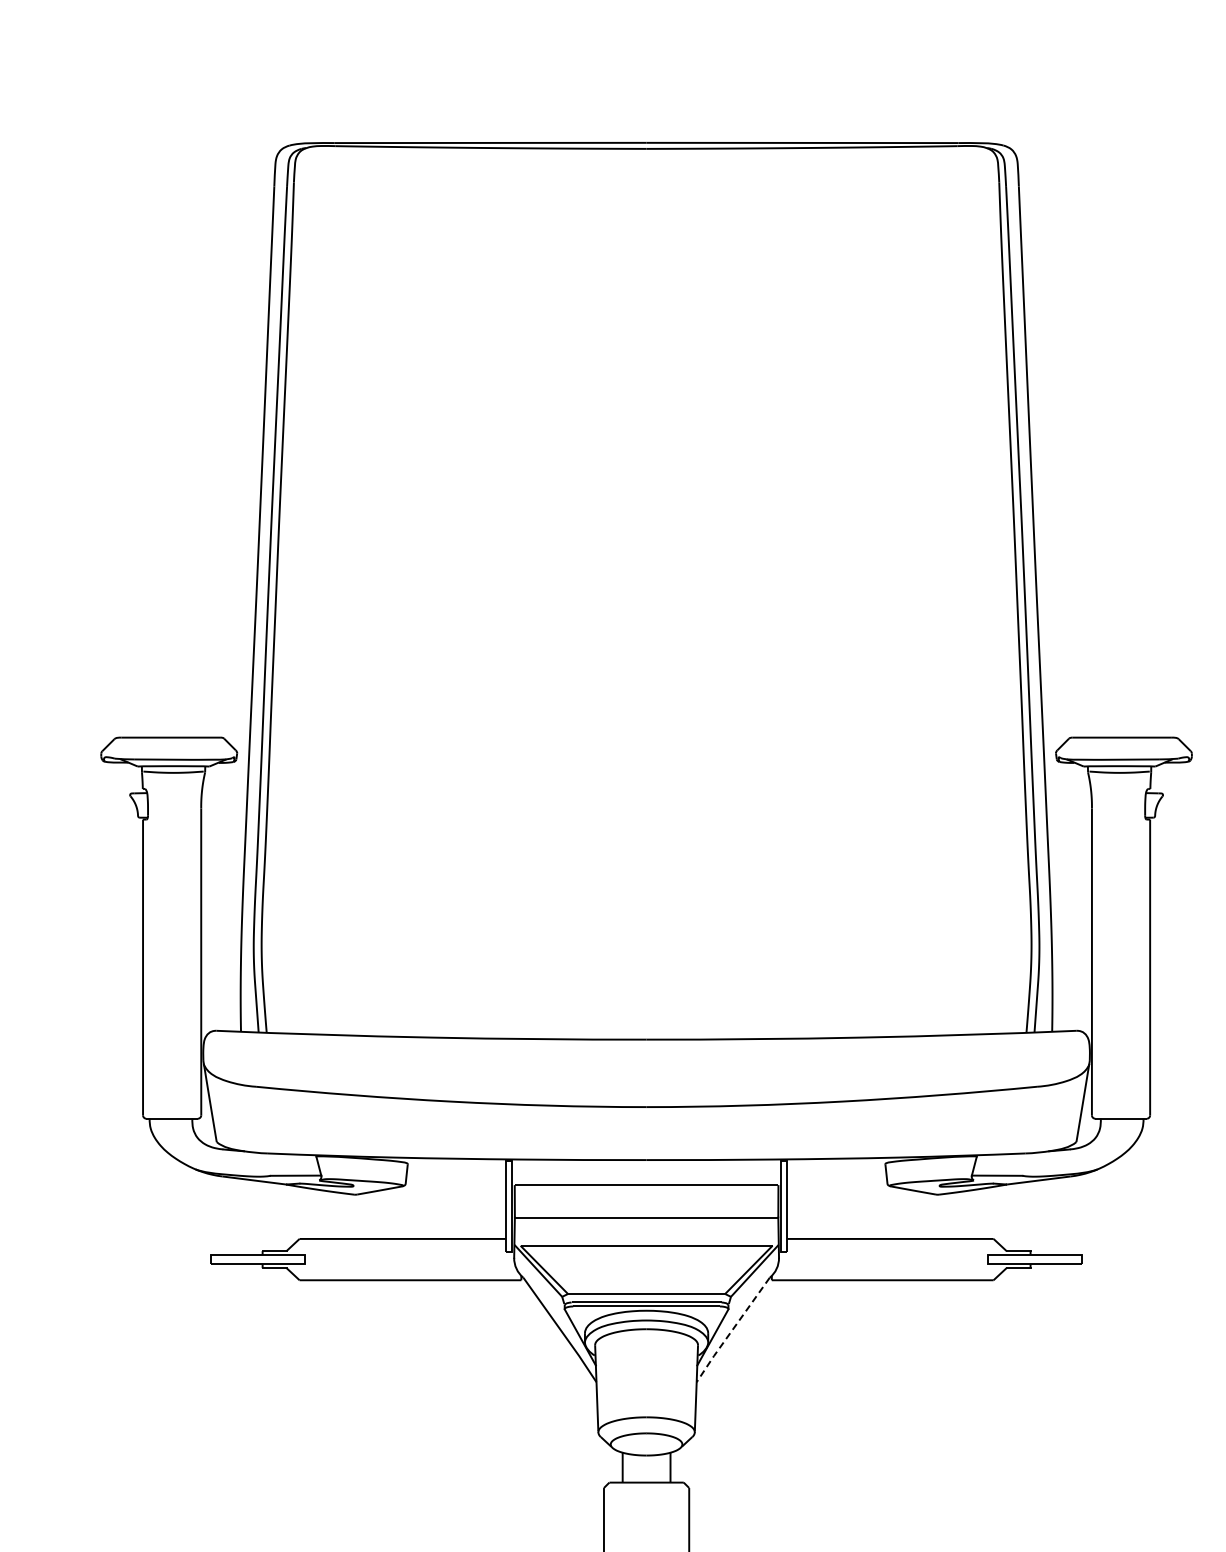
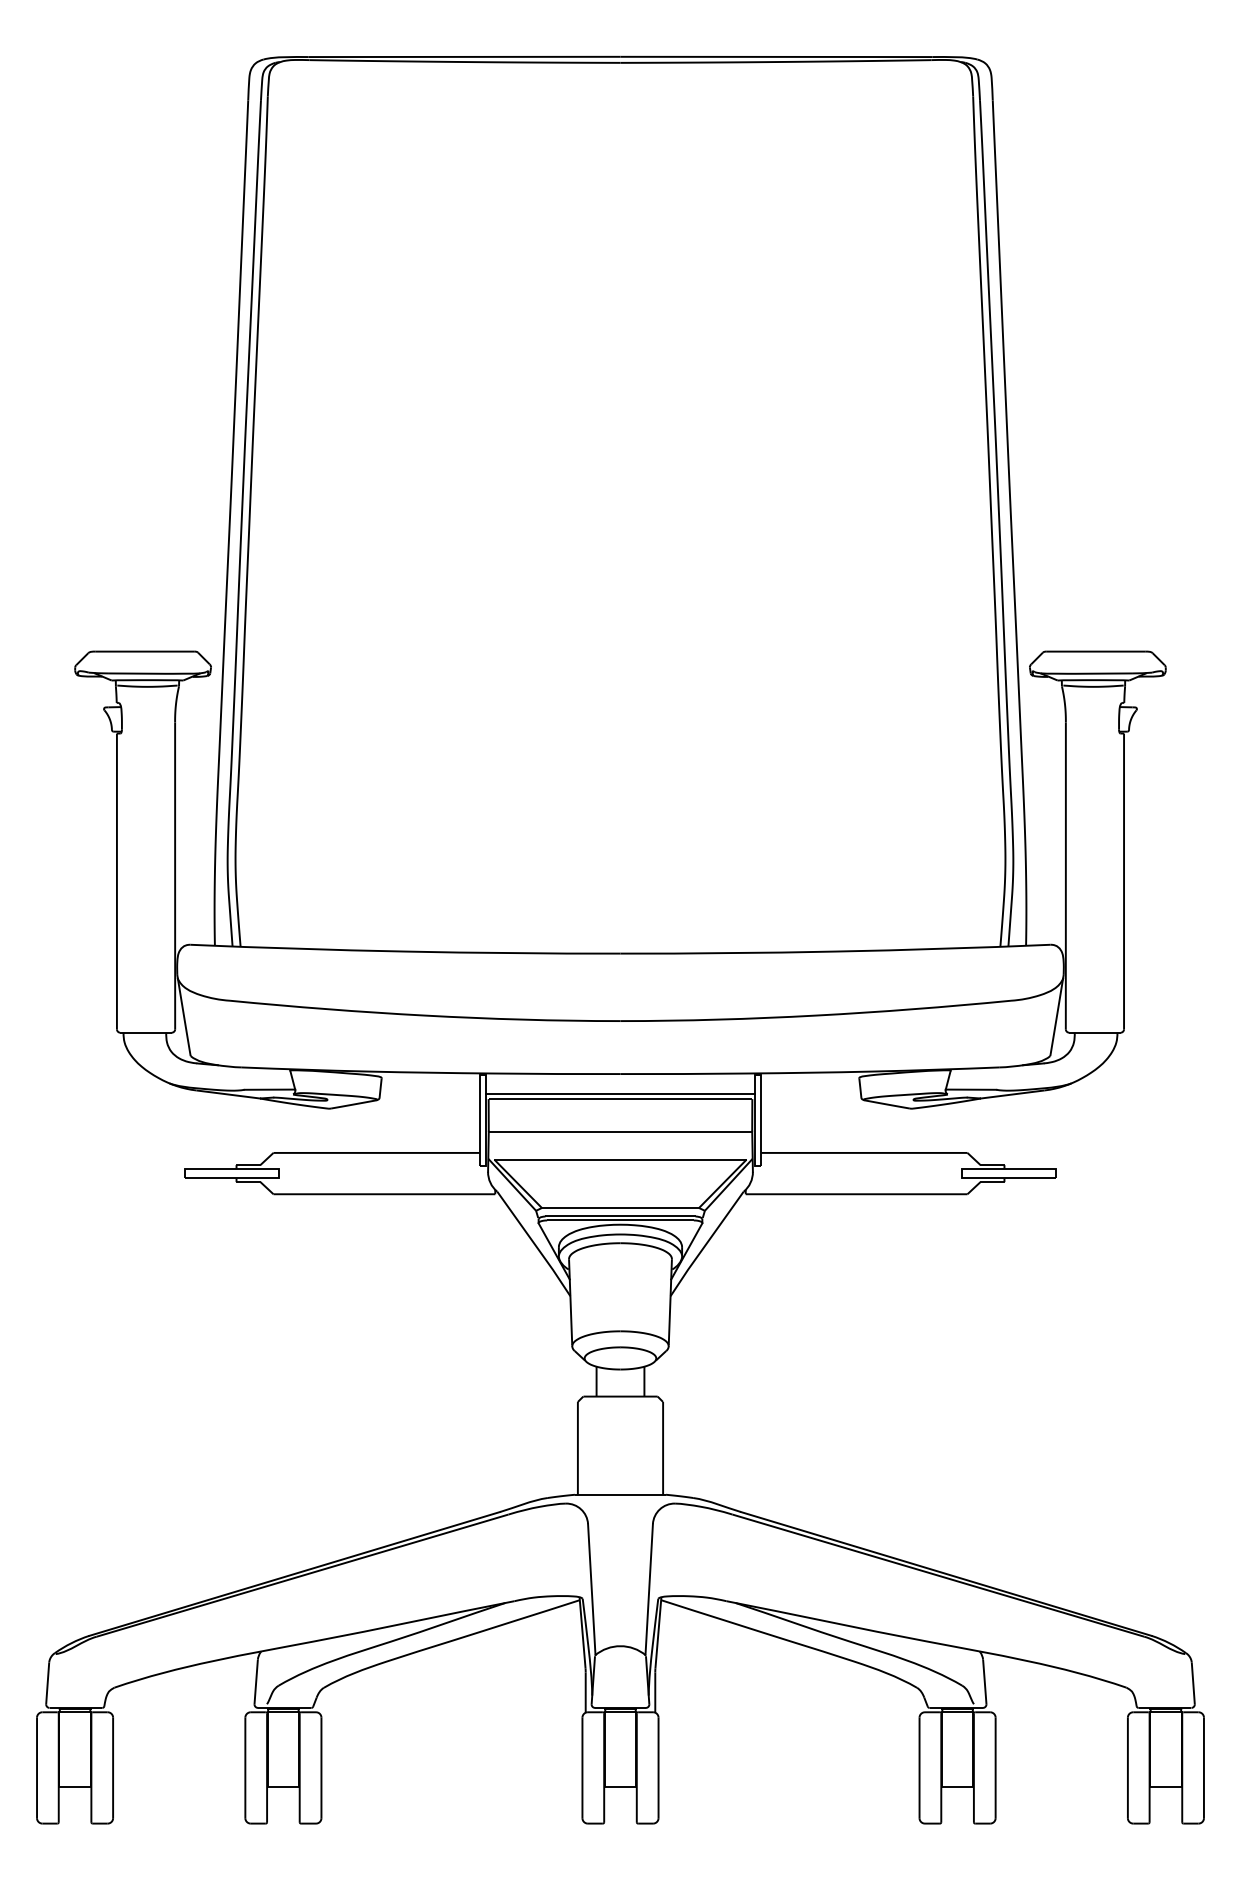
line: (646, 1179) -> (620, 1093), added
line: (731, 1330) -> (705, 1244), dashed -> solid

